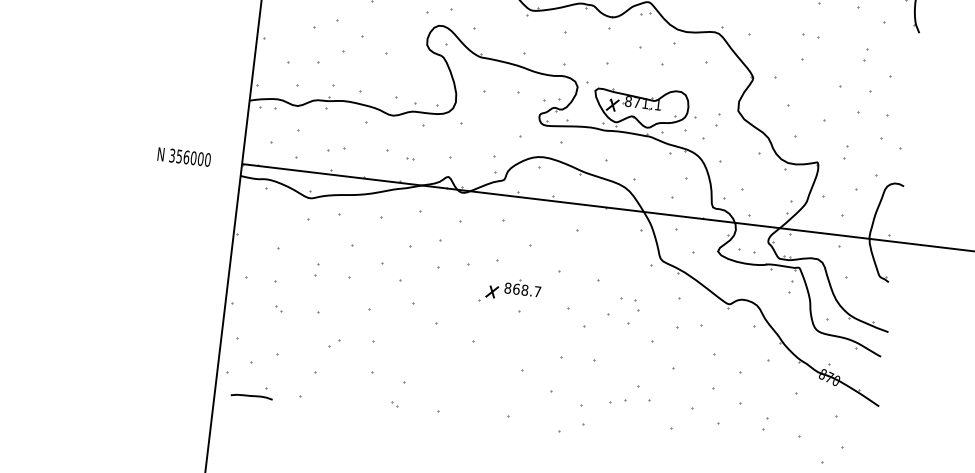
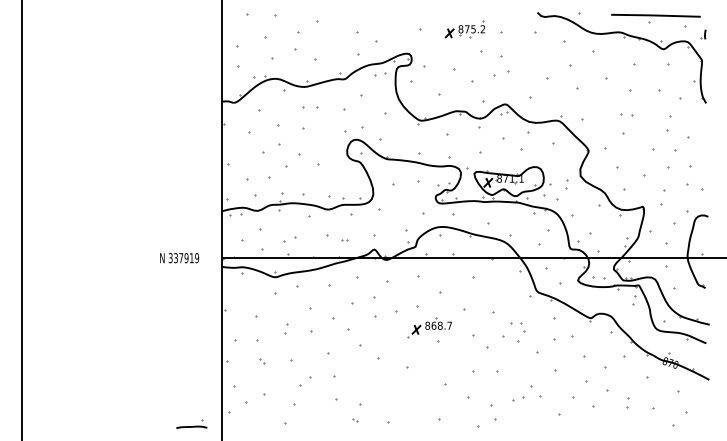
part: (865, 54) -> (668, 123), size x1.6
part: (845, 151) -> (662, 196), size x1.6
text: (193, 158) -> (186, 258), 356000 -> 337919
part: (334, 342) -> (305, 380), size x1.6
part: (251, 391) -> (191, 423), moved

